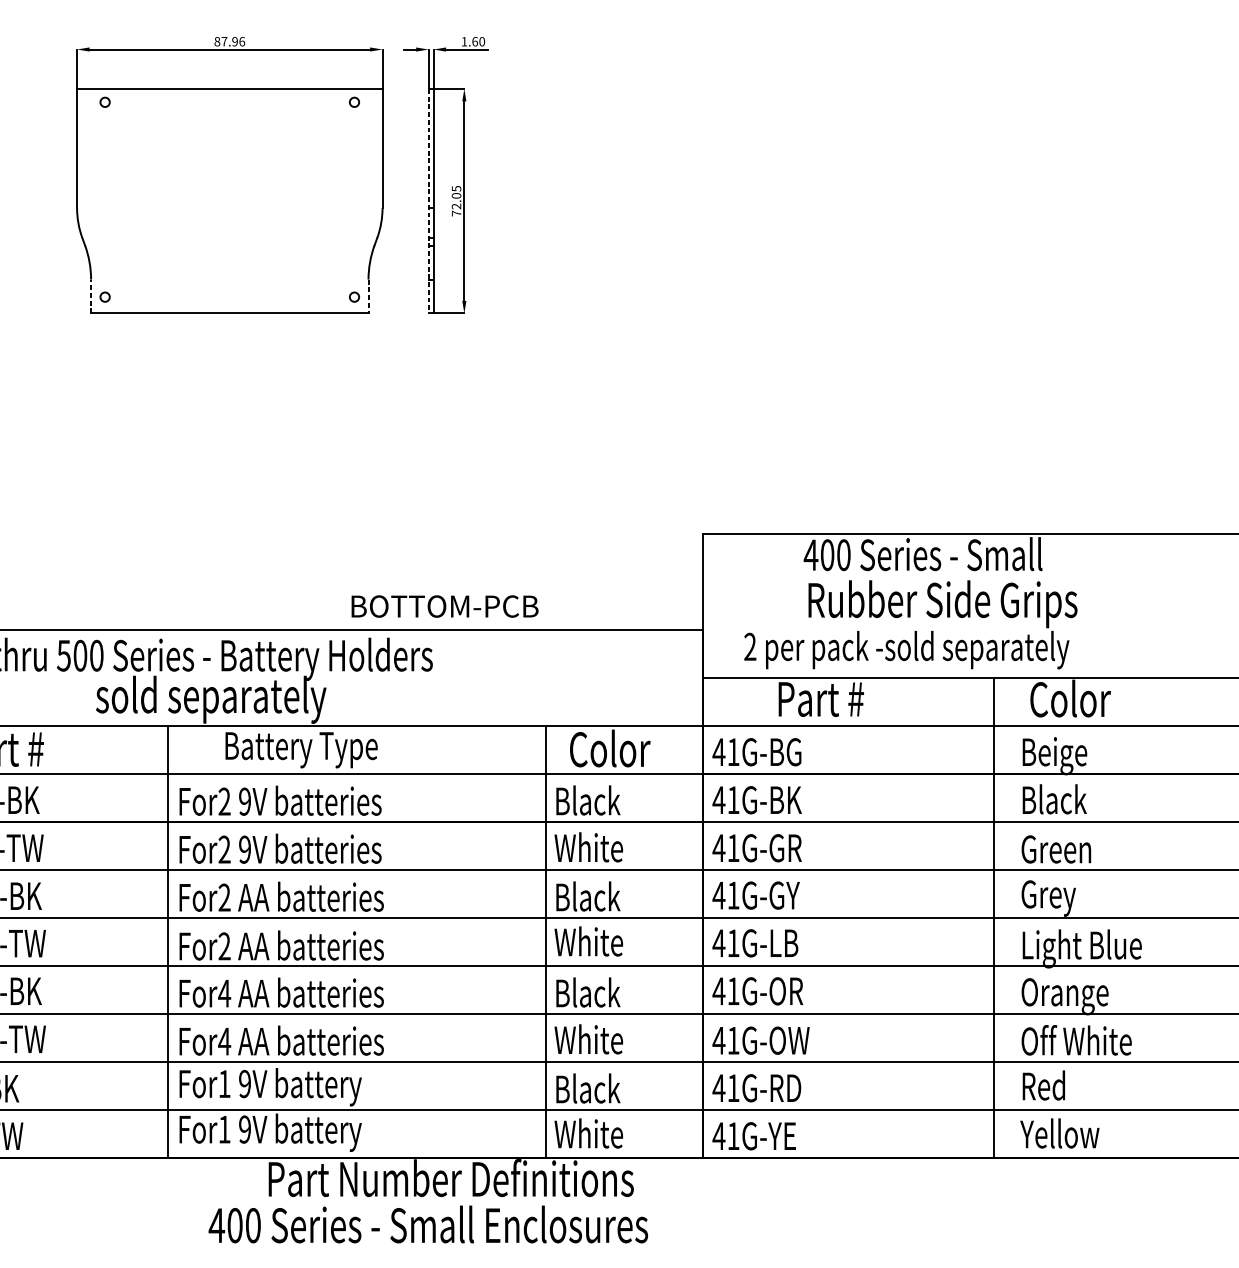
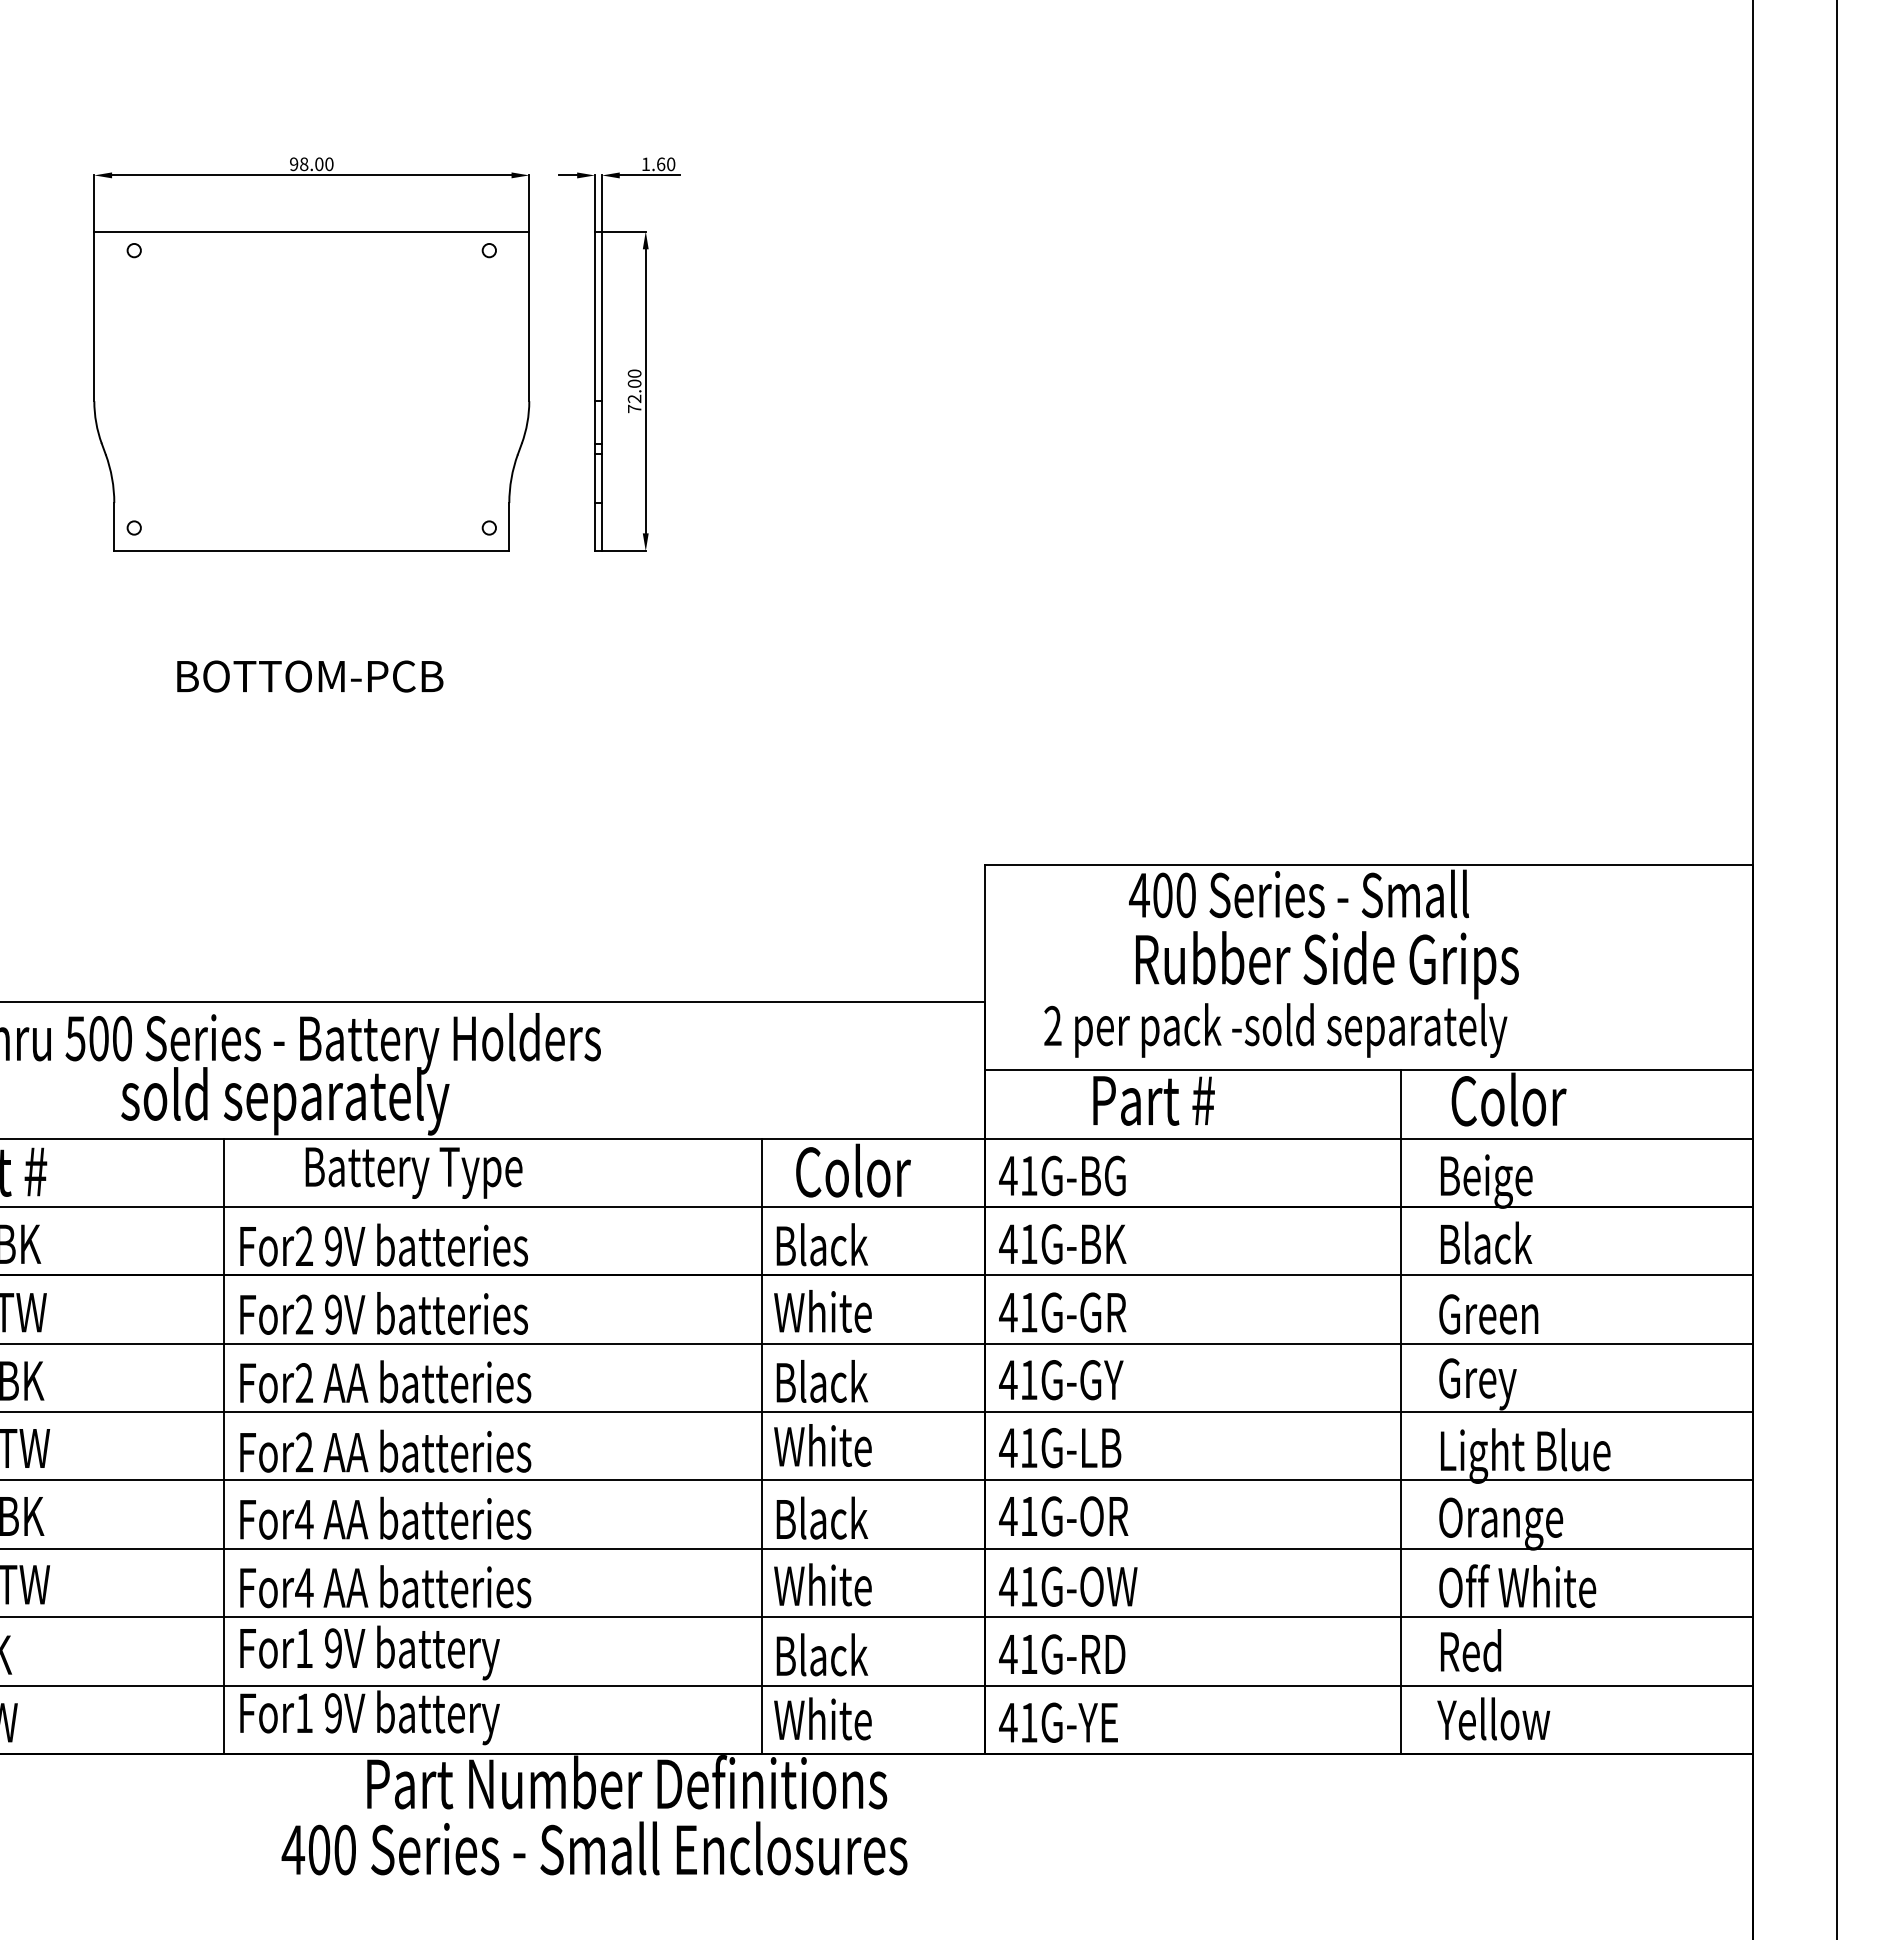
text: (229, 41) -> (311, 164), 87.96 -> 98.00
text: (456, 188) -> (634, 373), 72.05 -> 72.00
line: (428, 201) -> (594, 391), dashed -> solid
line: (91, 296) -> (114, 526), dashed -> solid
line: (368, 296) -> (509, 527), dashed -> solid
text: (445, 606) -> (310, 676), moved

